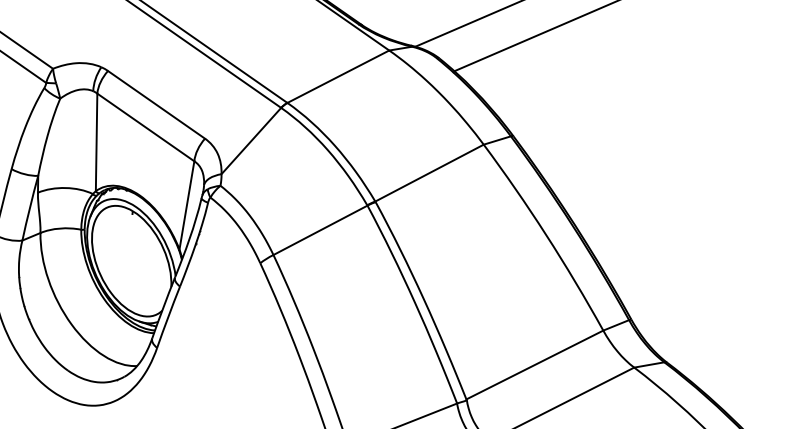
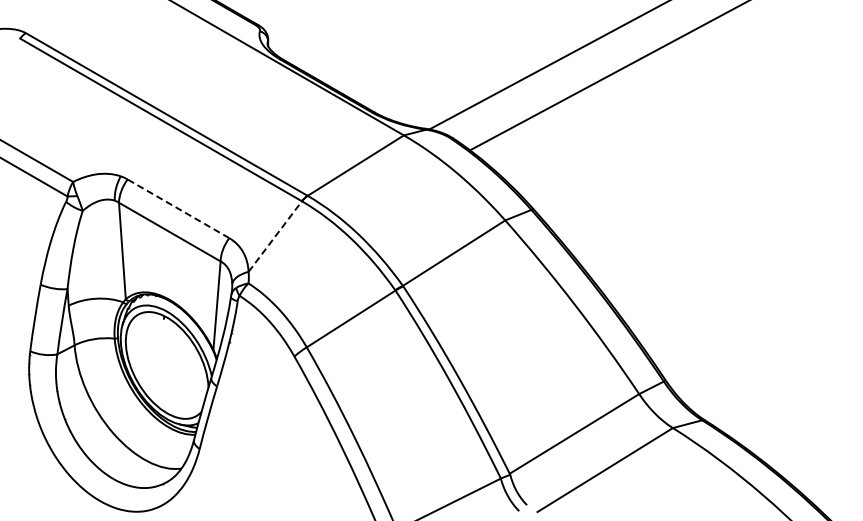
line: (156, 104) -> (178, 208), solid -> dashed
line: (251, 140) -> (275, 236), solid -> dashed

